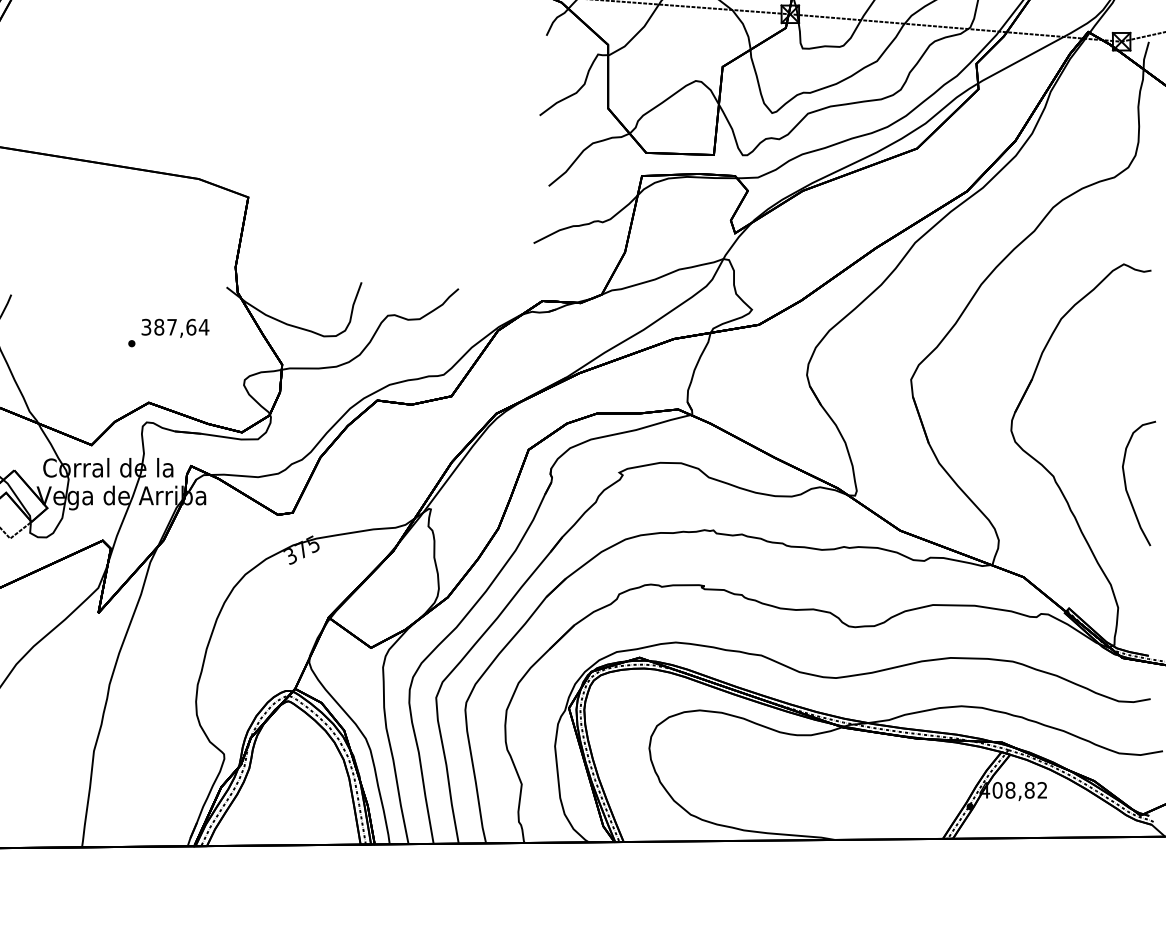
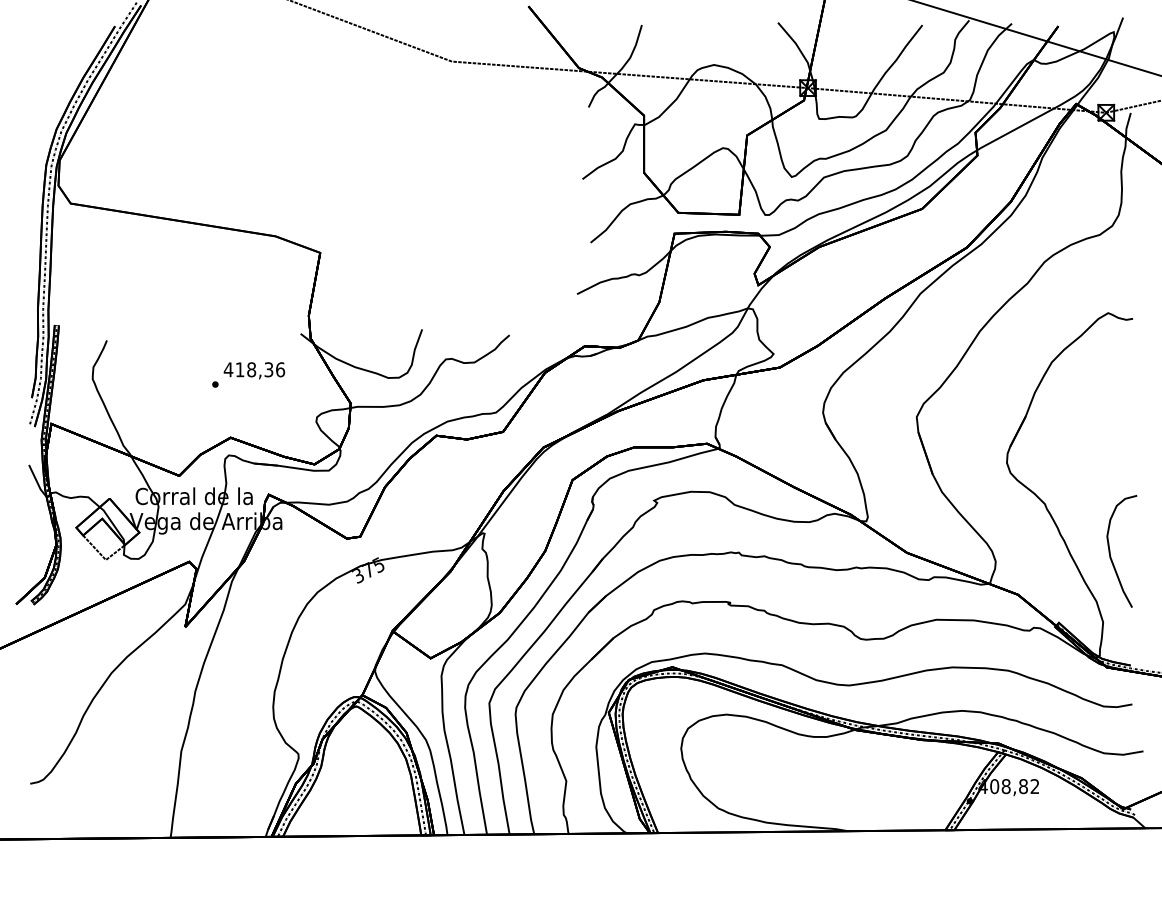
text: (175, 326) -> (254, 369), 387,64 -> 418,36
curve: (1126, 483) -> (1110, 551), moved

